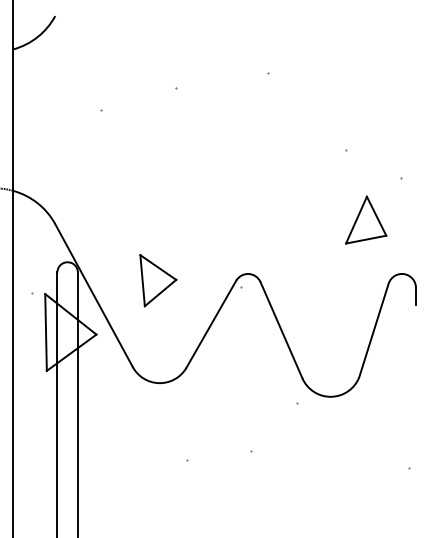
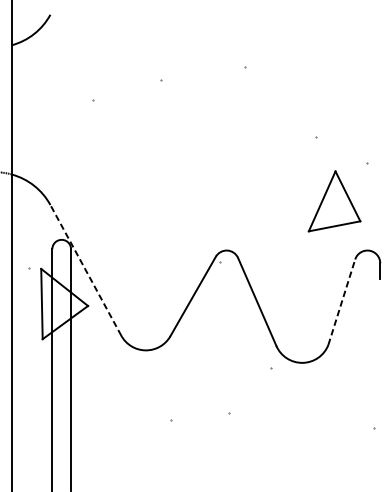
part: (366, 219) -> (334, 200), size x1.4
part: (158, 280) -> (144, 256), removed
line: (93, 295) -> (85, 270), solid -> dashed
line: (373, 330) -> (341, 302), solid -> dashed

